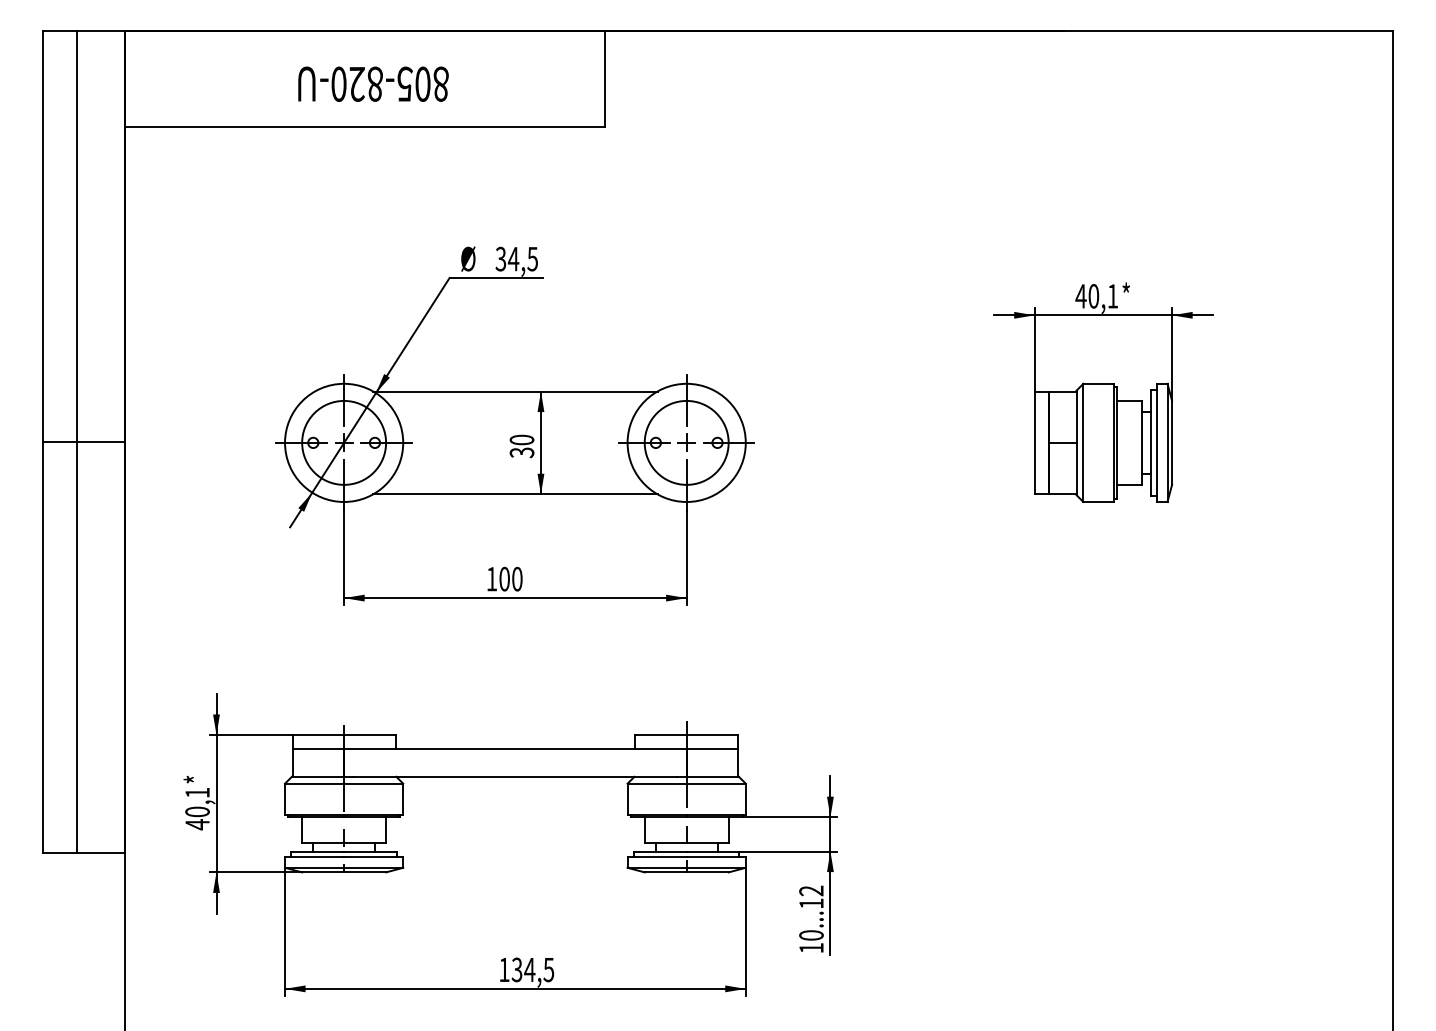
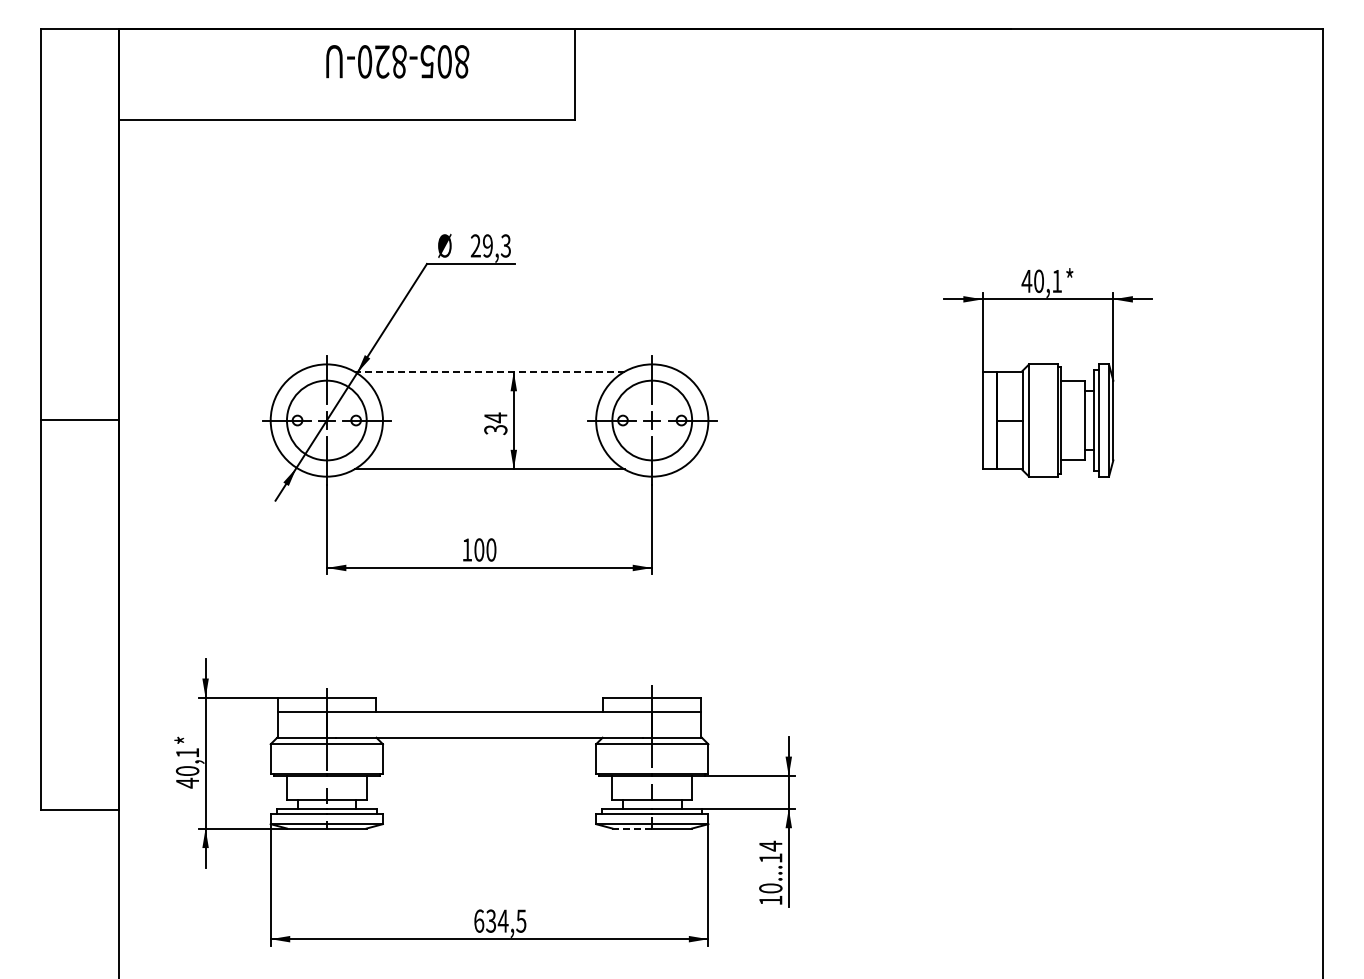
text: (373, 83) -> (397, 61), moved
text: (516, 258) -> (490, 245), 34,5 -> 29,3
line: (515, 391) -> (489, 371), solid -> dashed
text: (521, 439) -> (495, 417), 30 -> 34
line: (77, 441) -> (73, 419), removed
line: (665, 872) -> (632, 828), solid -> dashed
text: (811, 890) -> (770, 845), 10...12 -> 10...14
text: (504, 969) -> (479, 920), 134,5 -> 634,5

